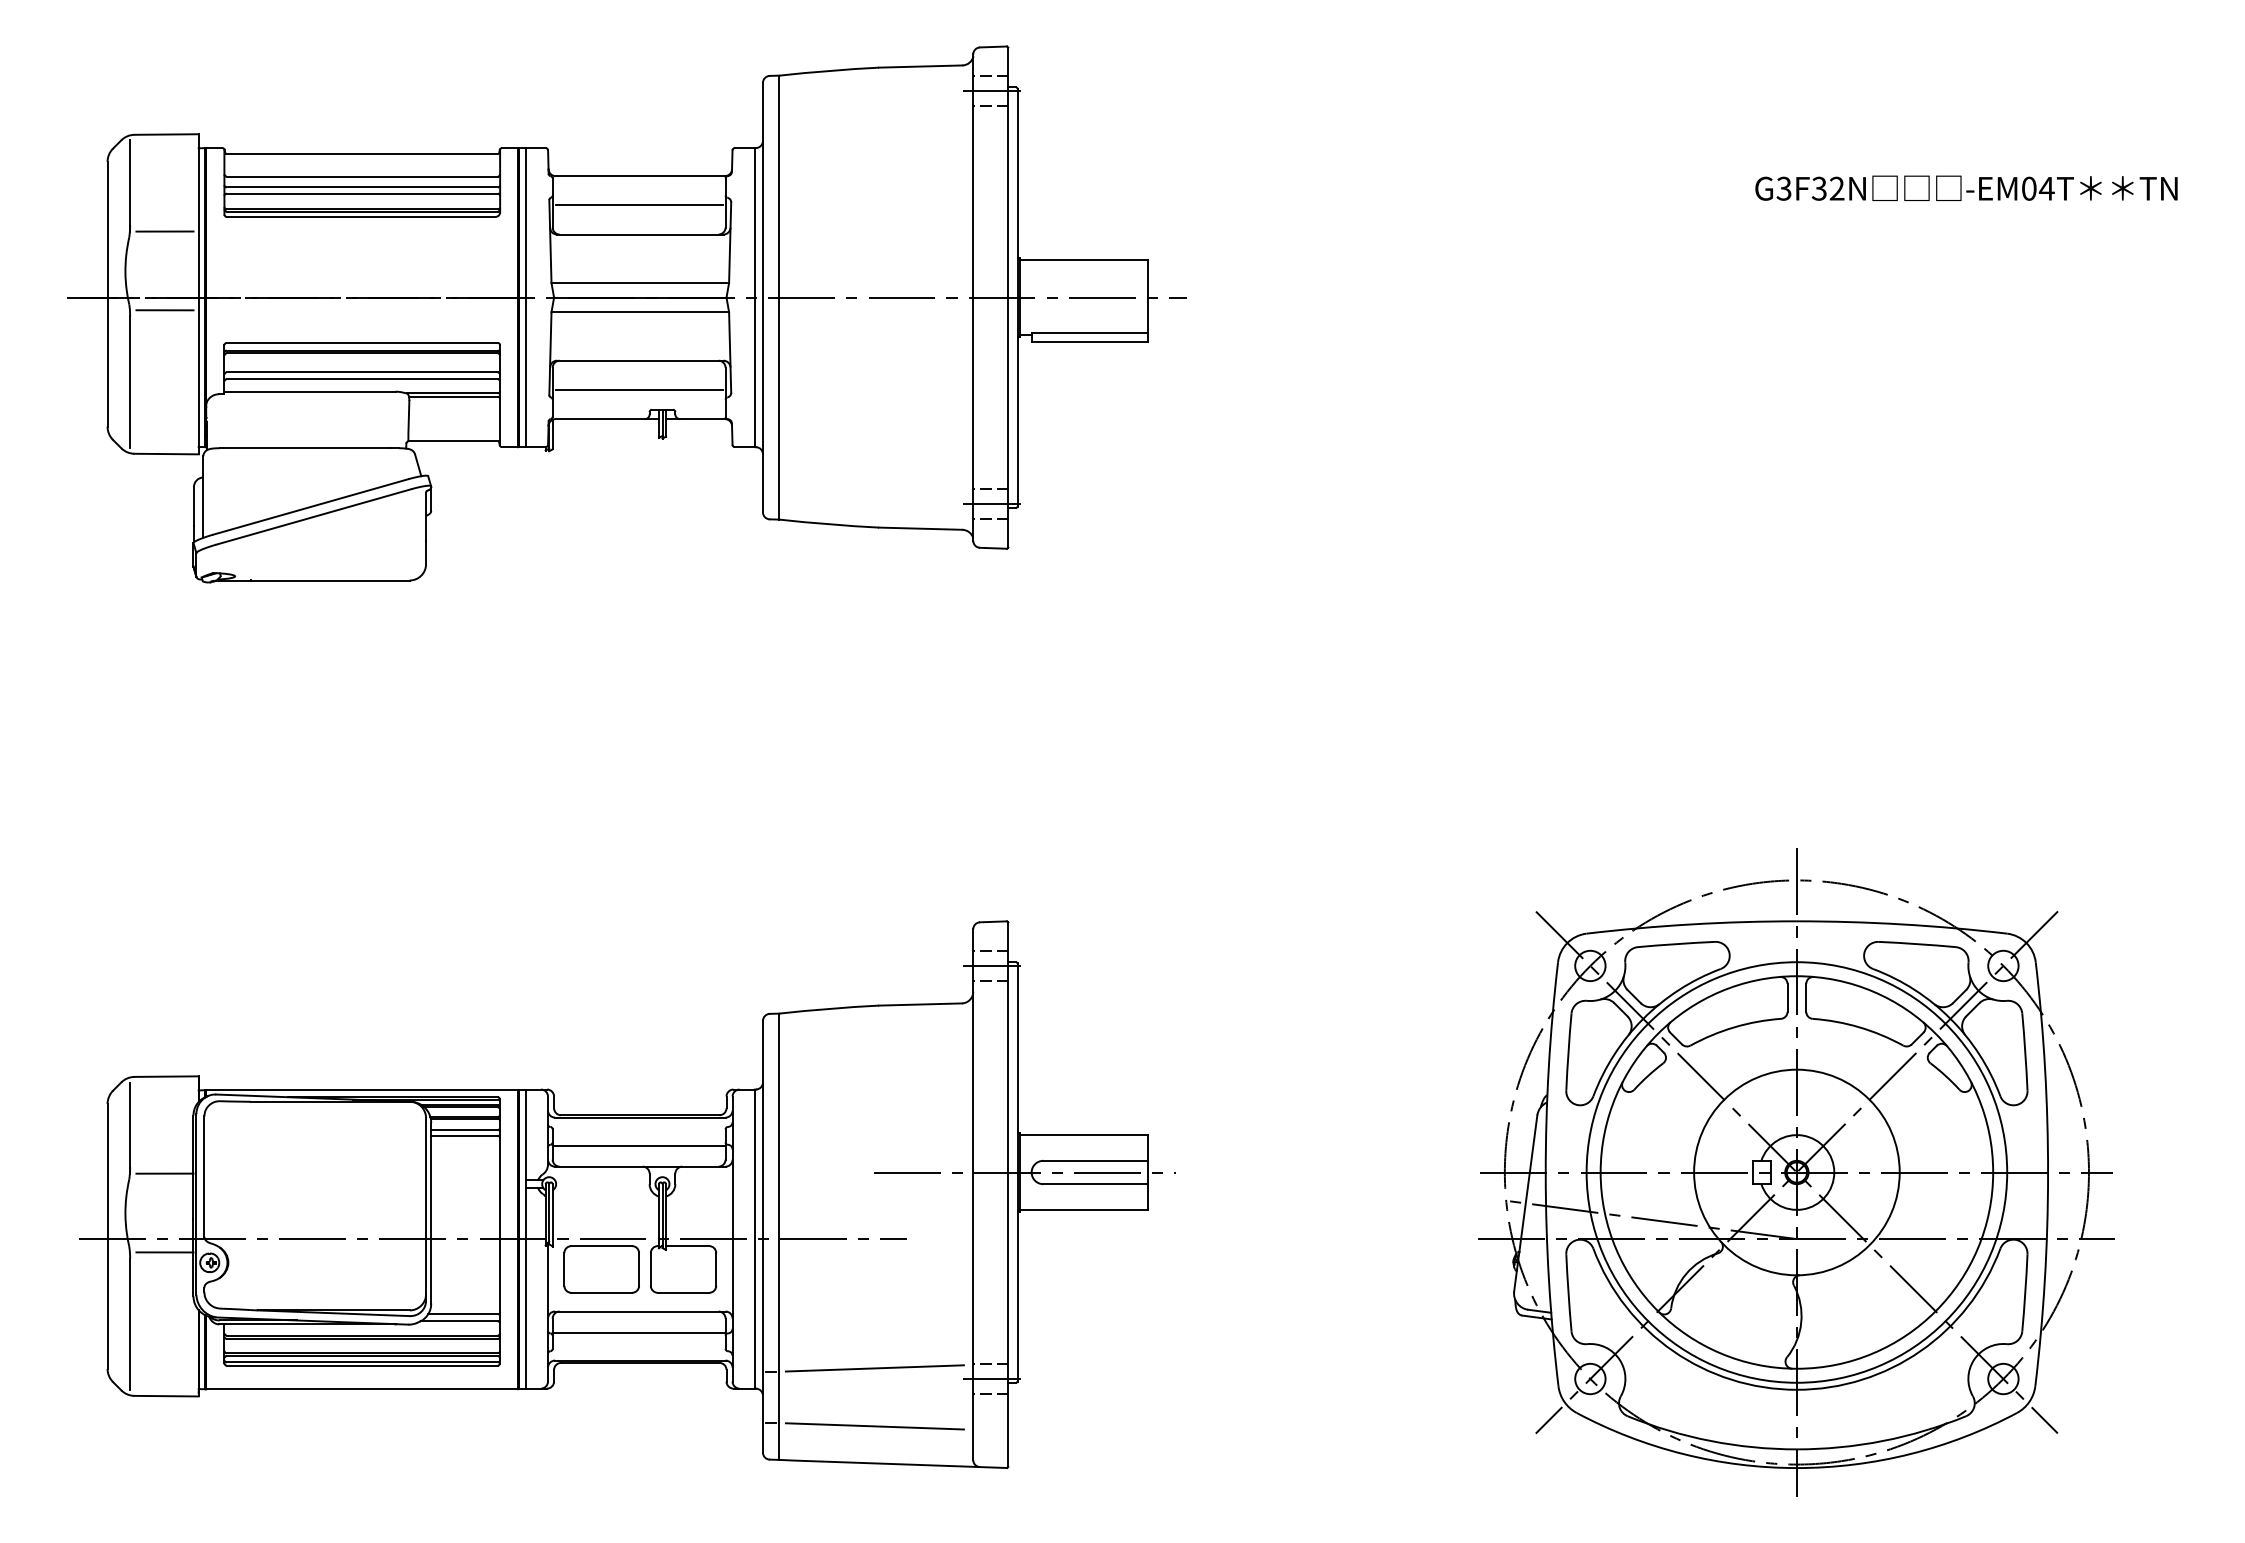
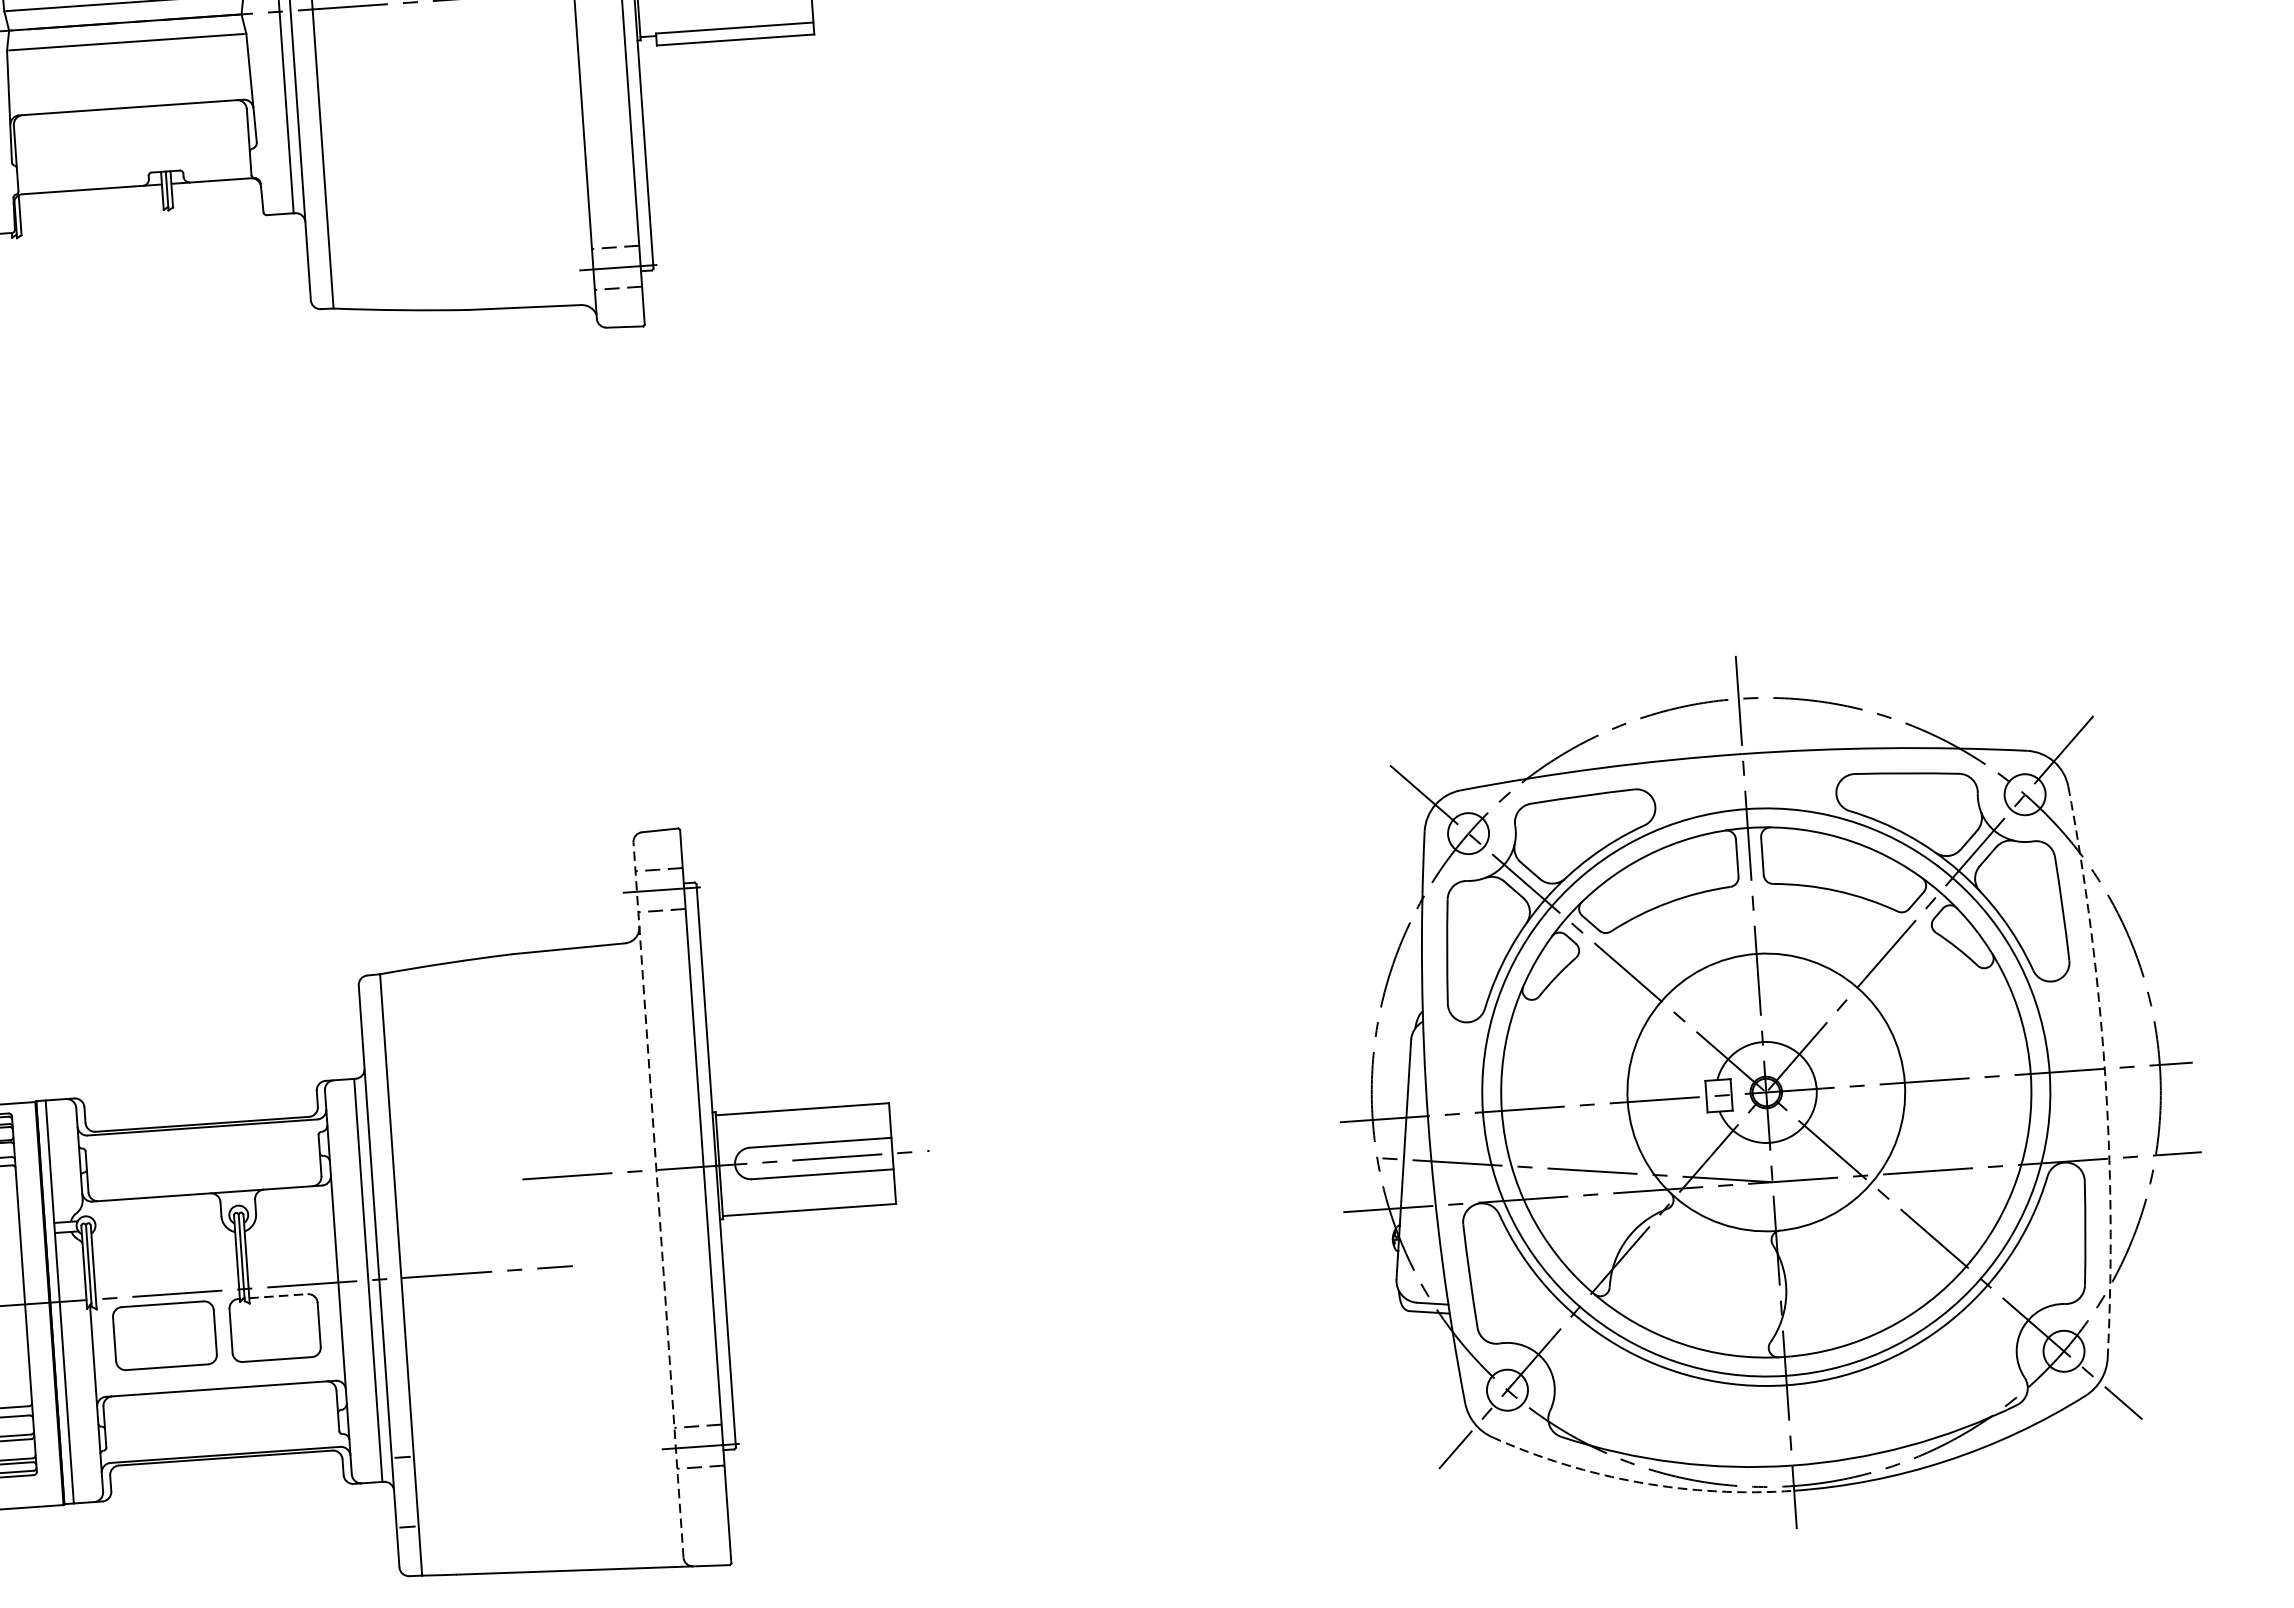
line: (639, 390) -> (133, 147), removed
line: (639, 1145) -> (204, 1165), removed
arc: (2048, 1174) -> (2105, 1071), solid -> dashed
line: (973, 1194) -> (658, 1199), solid -> dashed
line: (687, 1246) -> (278, 1296), solid -> dashed
line: (639, 1332) -> (221, 1417), removed
line: (874, 1368) -> (541, 1443), removed
line: (874, 1426) -> (547, 1521), removed
arc: (1683, 1454) -> (1640, 1483), solid -> dashed

